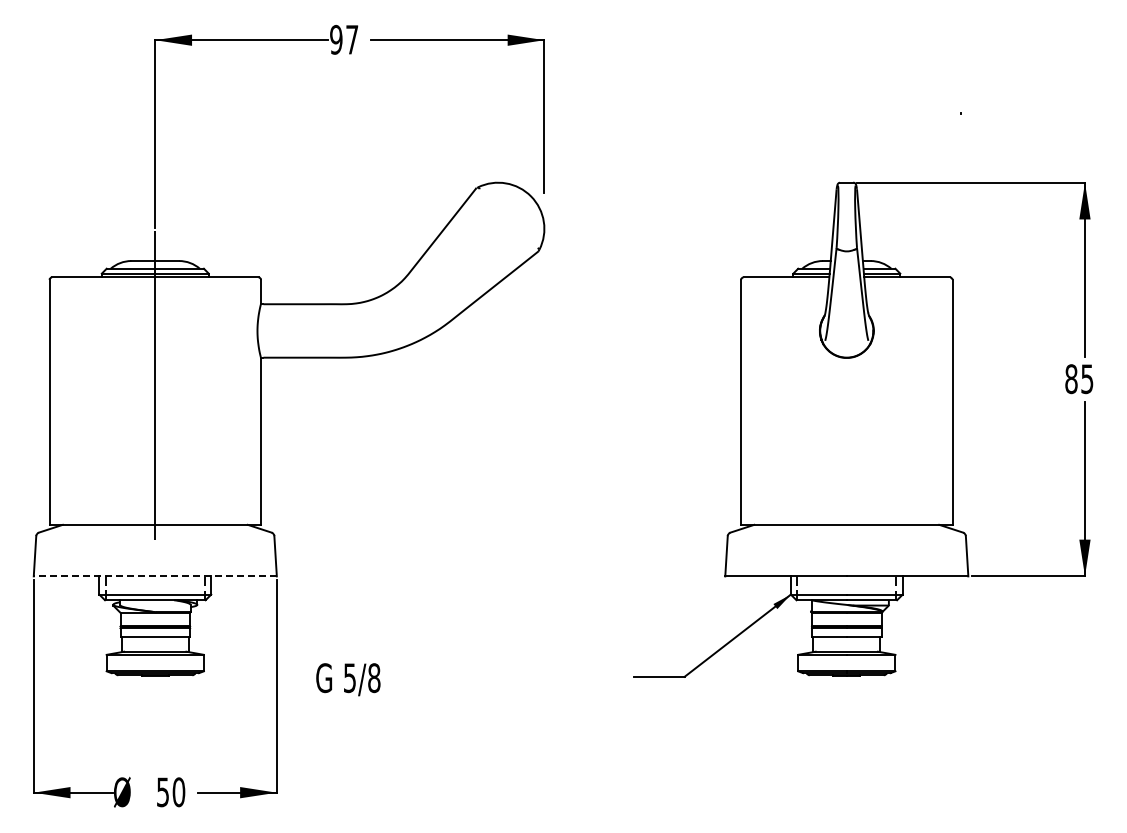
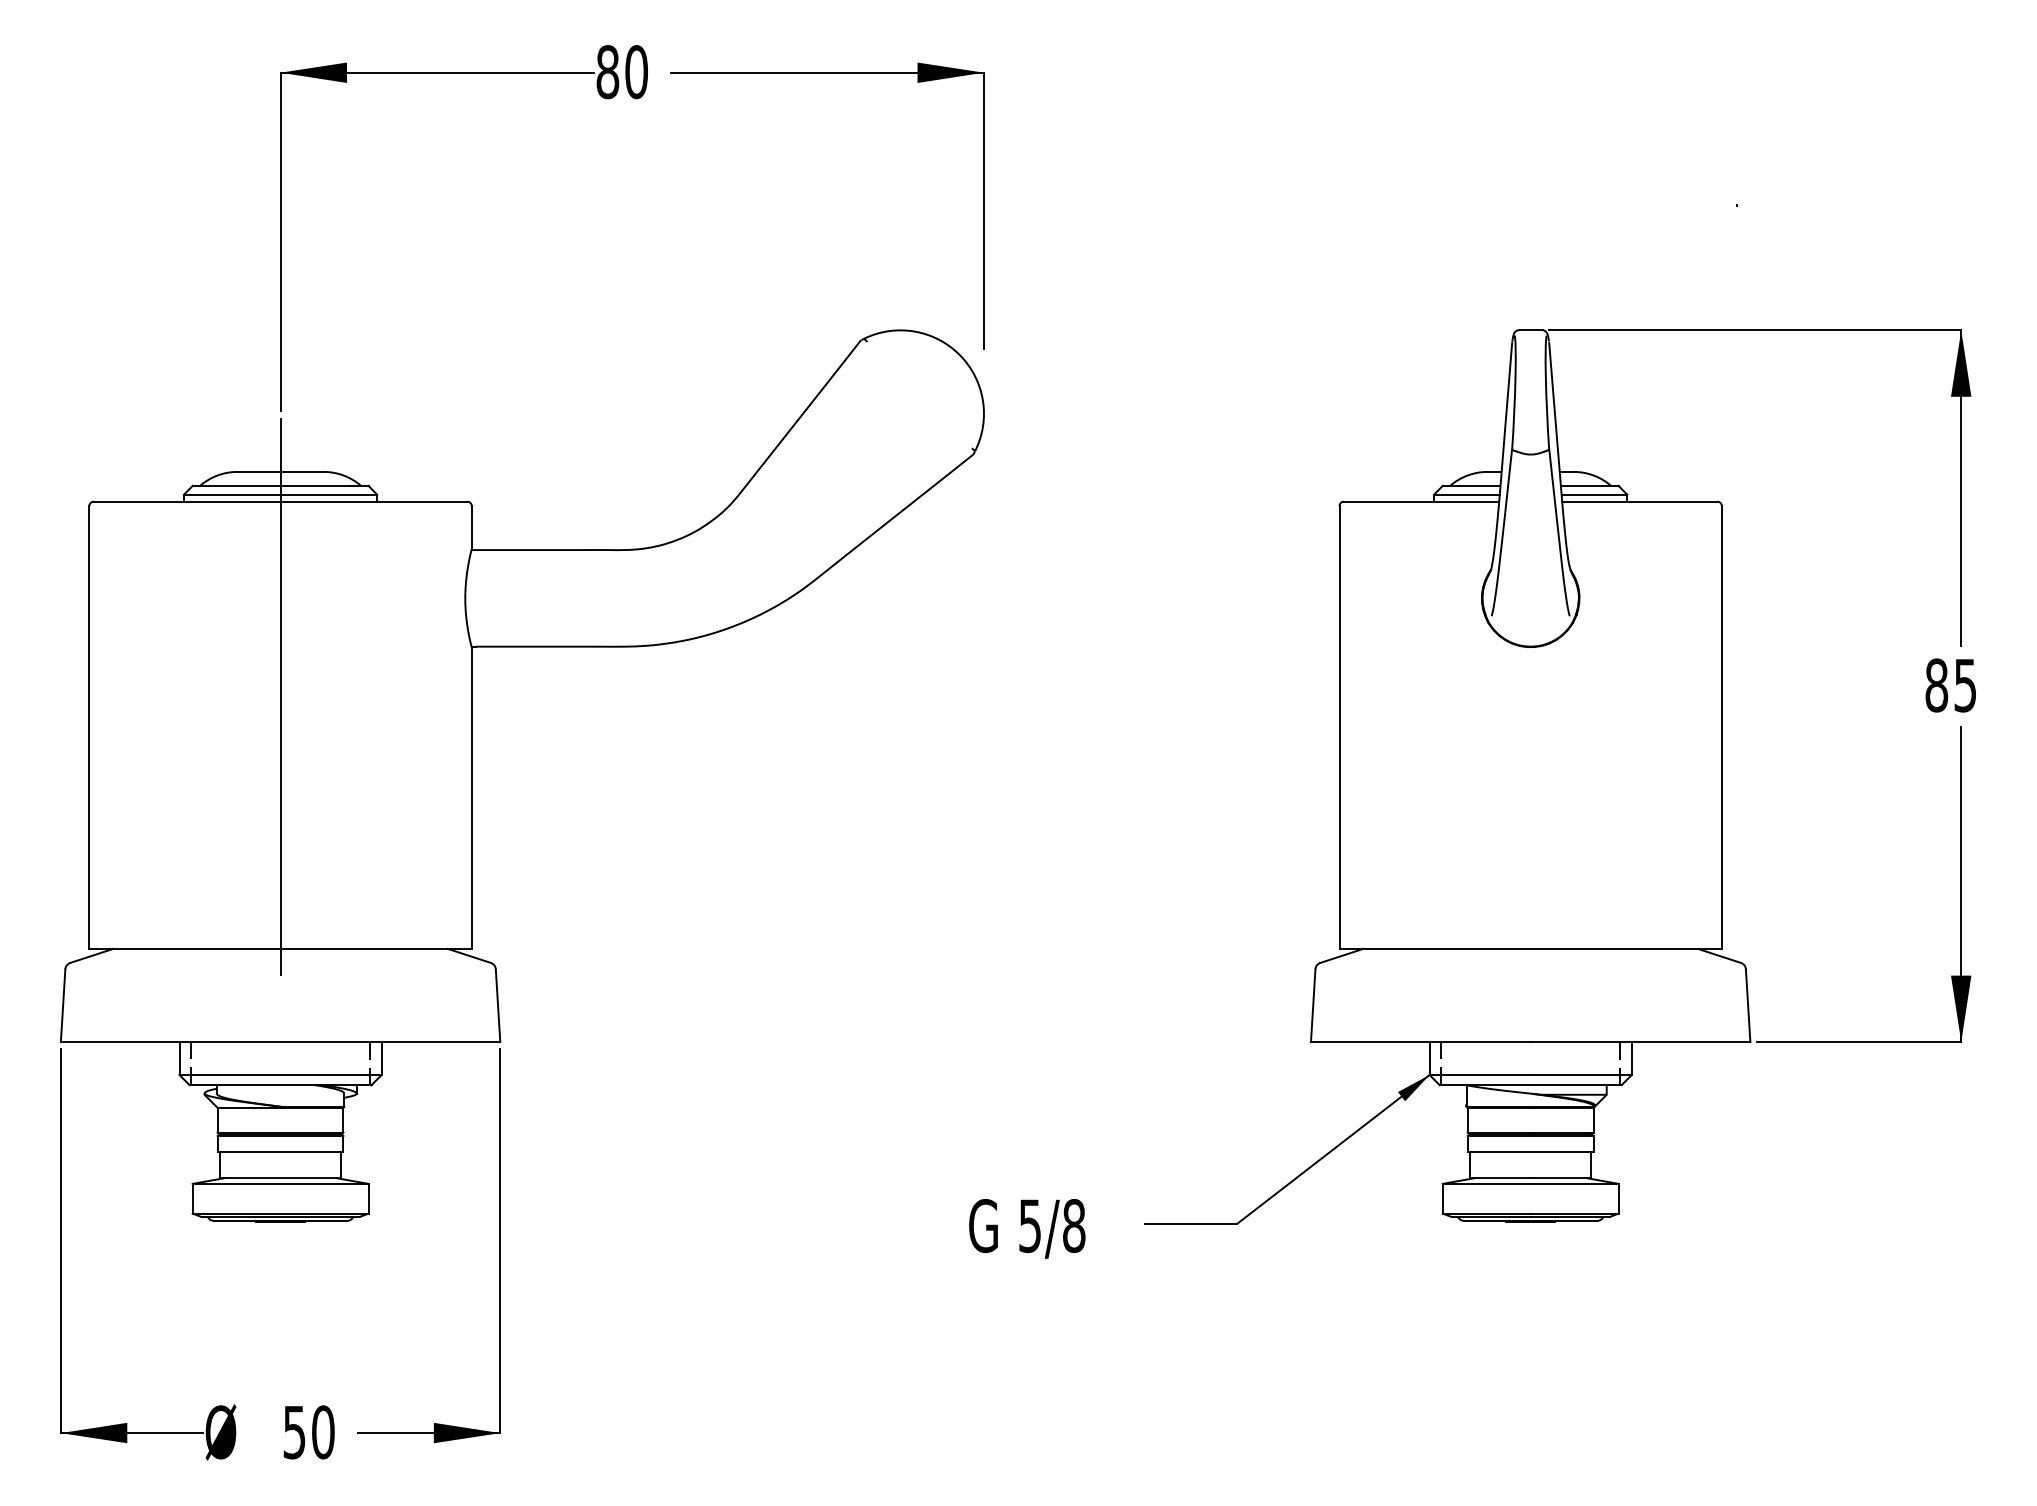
text: (344, 39) -> (622, 71), 97 -> 80
line: (155, 576) -> (280, 1042), dashed -> solid
text: (348, 679) -> (1027, 1228), moved

